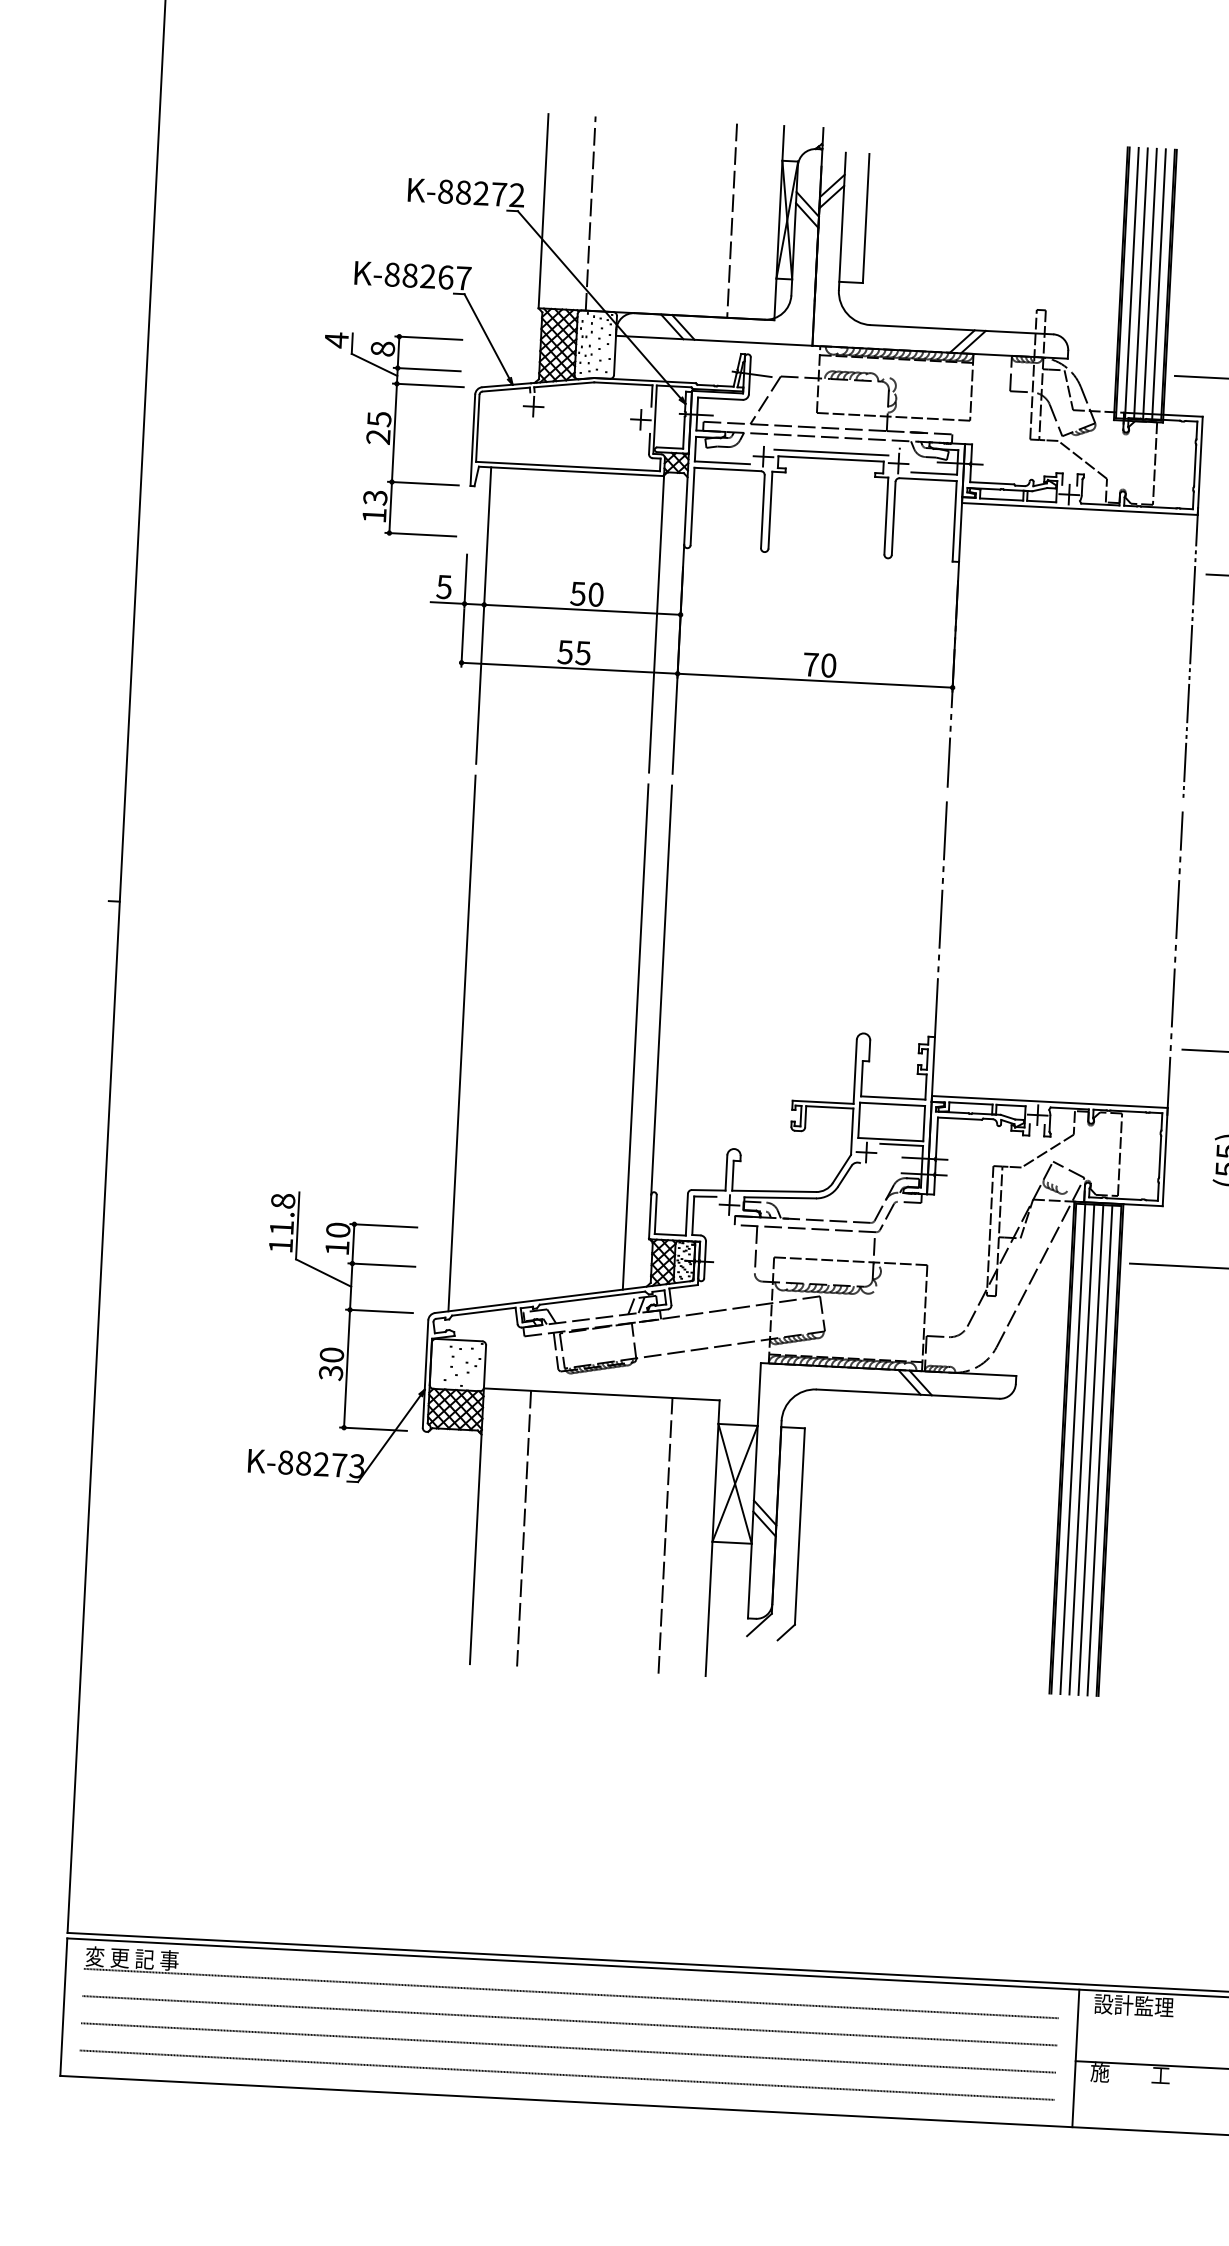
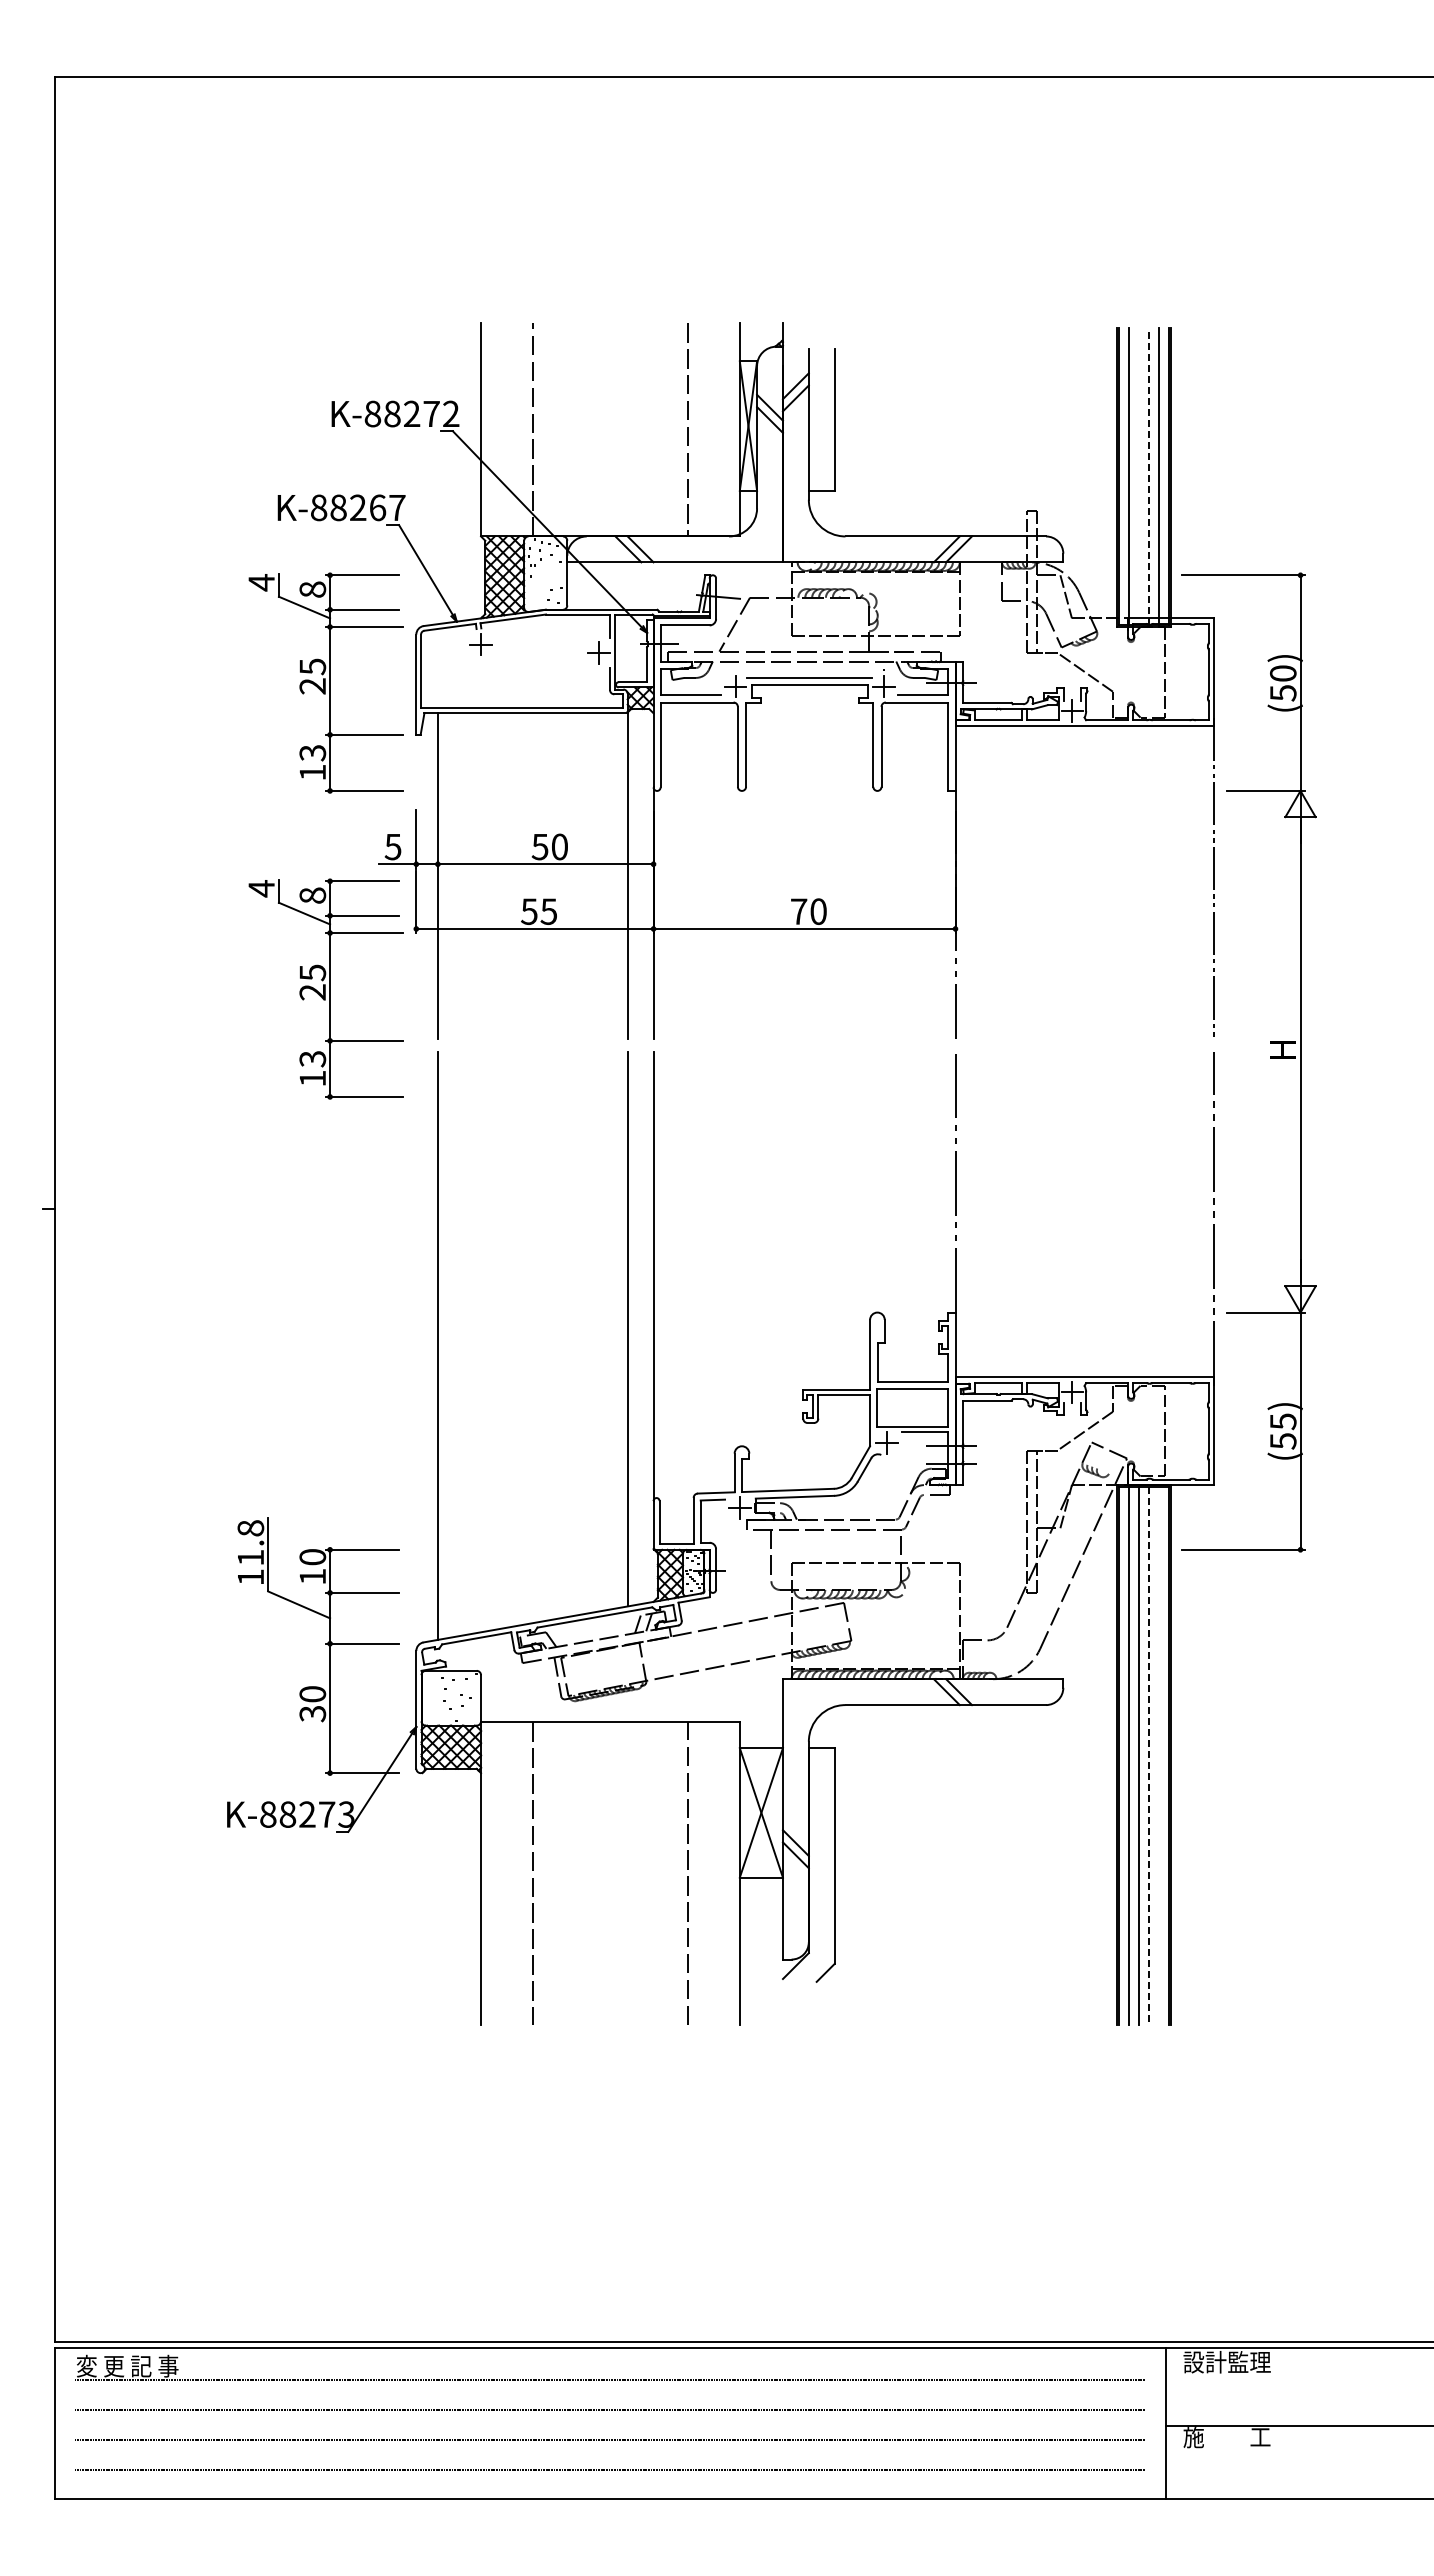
line: (1141, 283) -> (1139, 475), removed
line: (1150, 284) -> (1149, 476), solid -> dashed
part: (376, 712) -> (325, 988), added
line: (1091, 1450) -> (1149, 1756), solid -> dashed
line: (1100, 1450) -> (1159, 1756), removed

